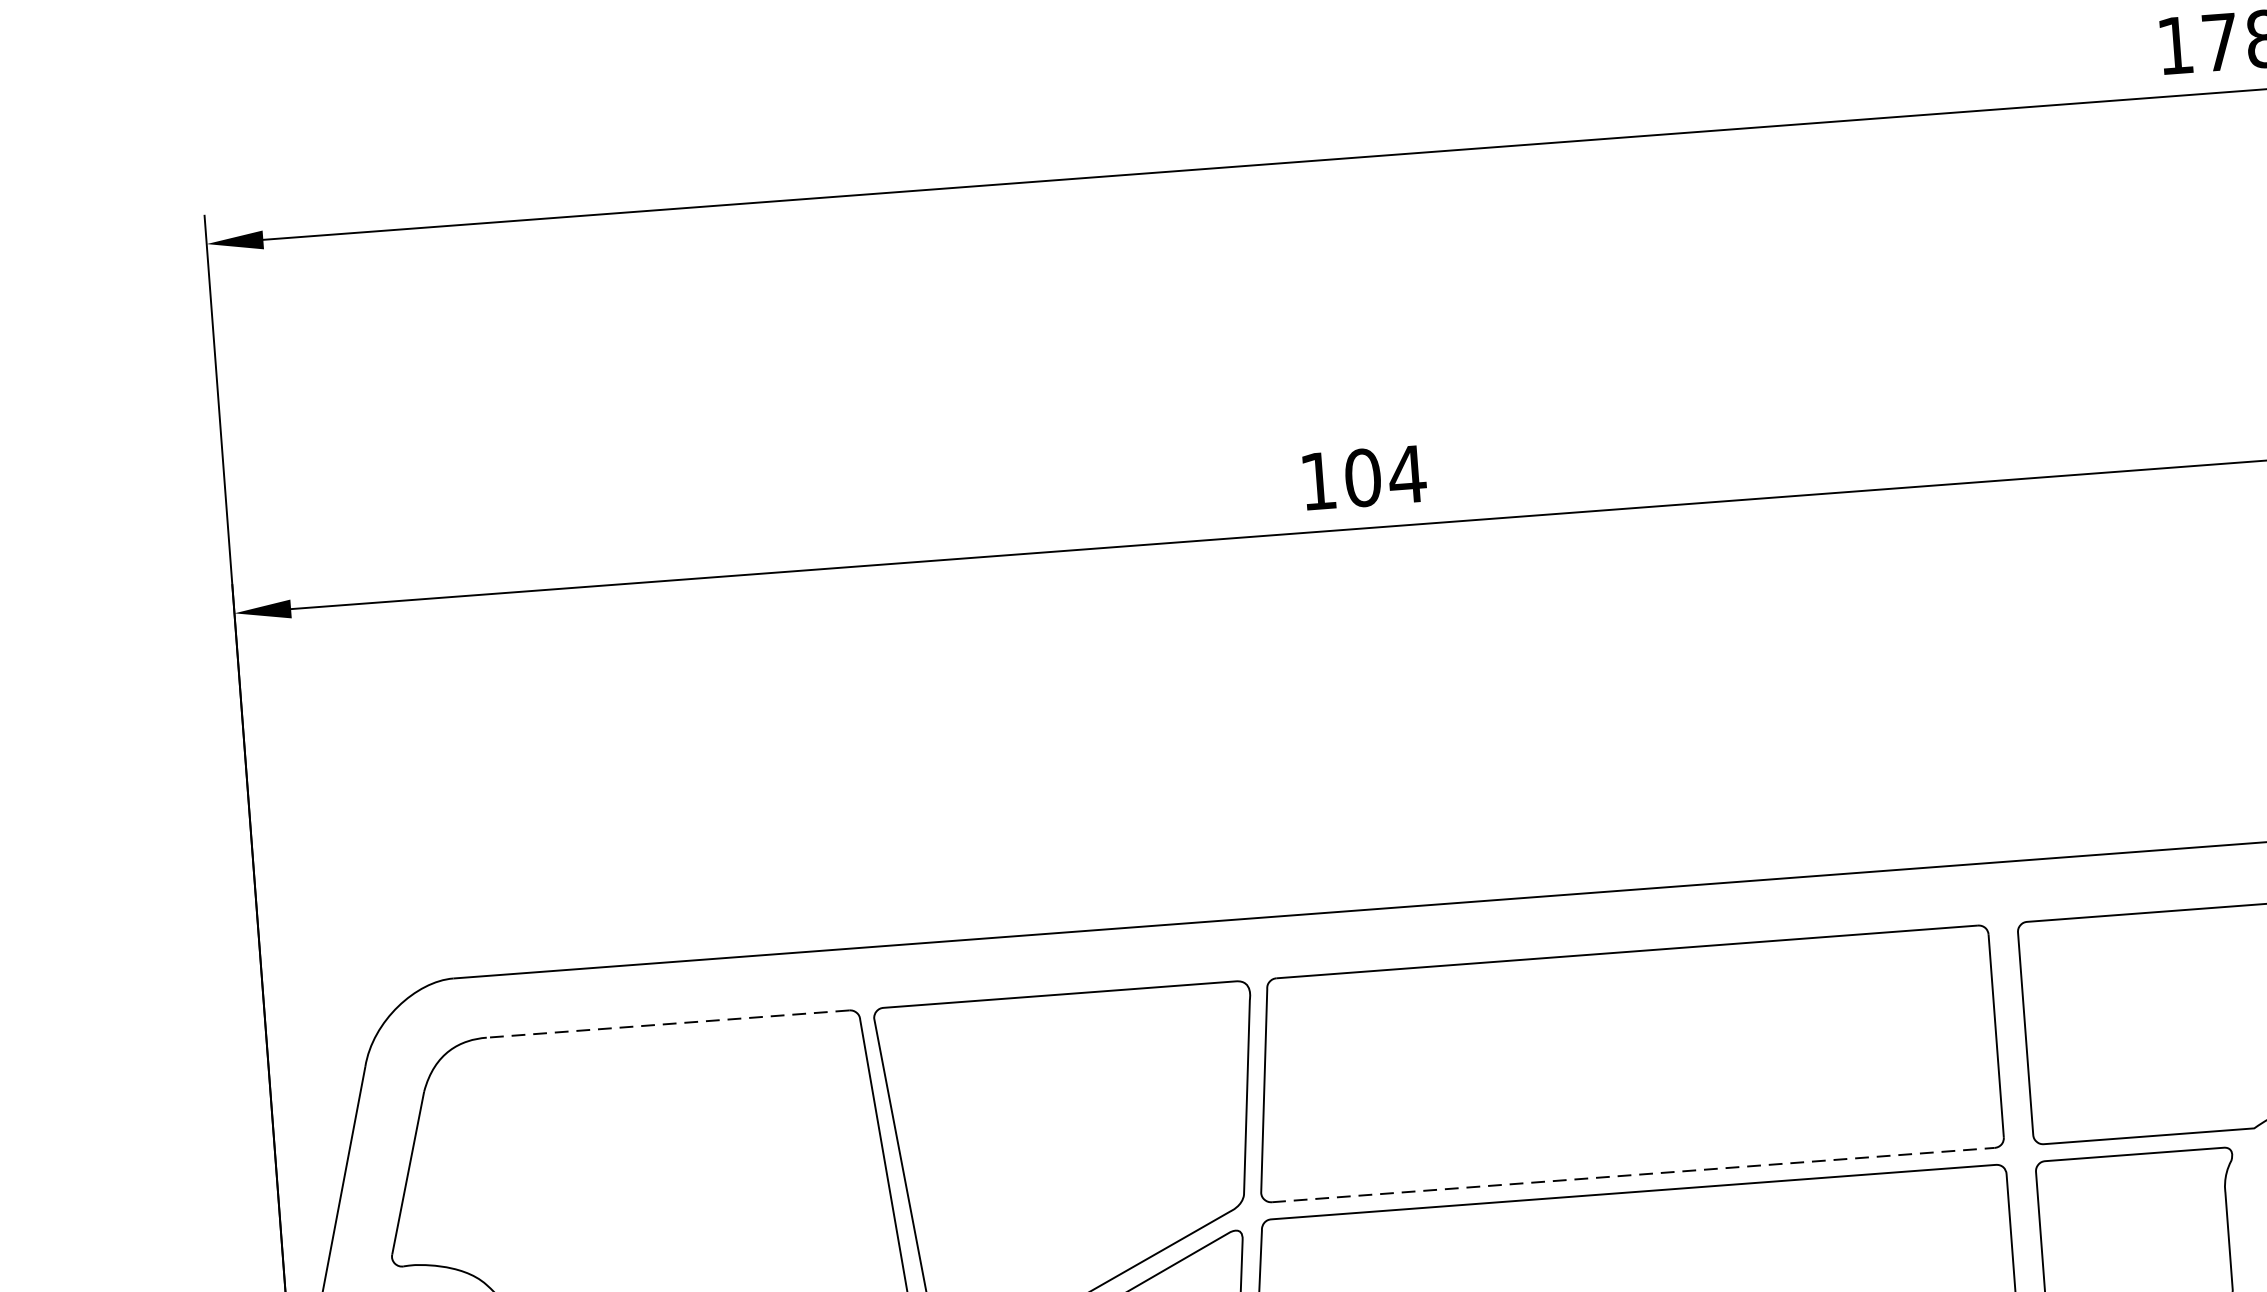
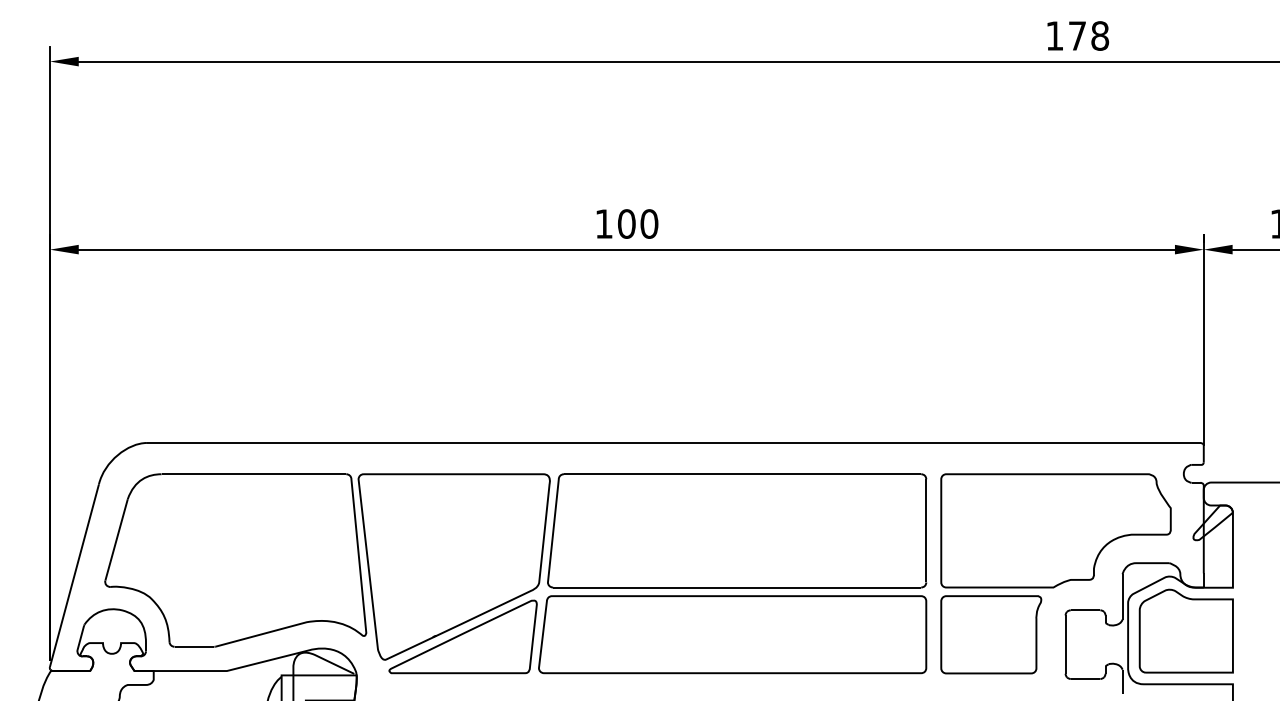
text: (1407, 473) -> (649, 223), 104 -> 100
line: (667, 1024) -> (253, 474), dashed -> solid
line: (1634, 1175) -> (737, 587), dashed -> solid

